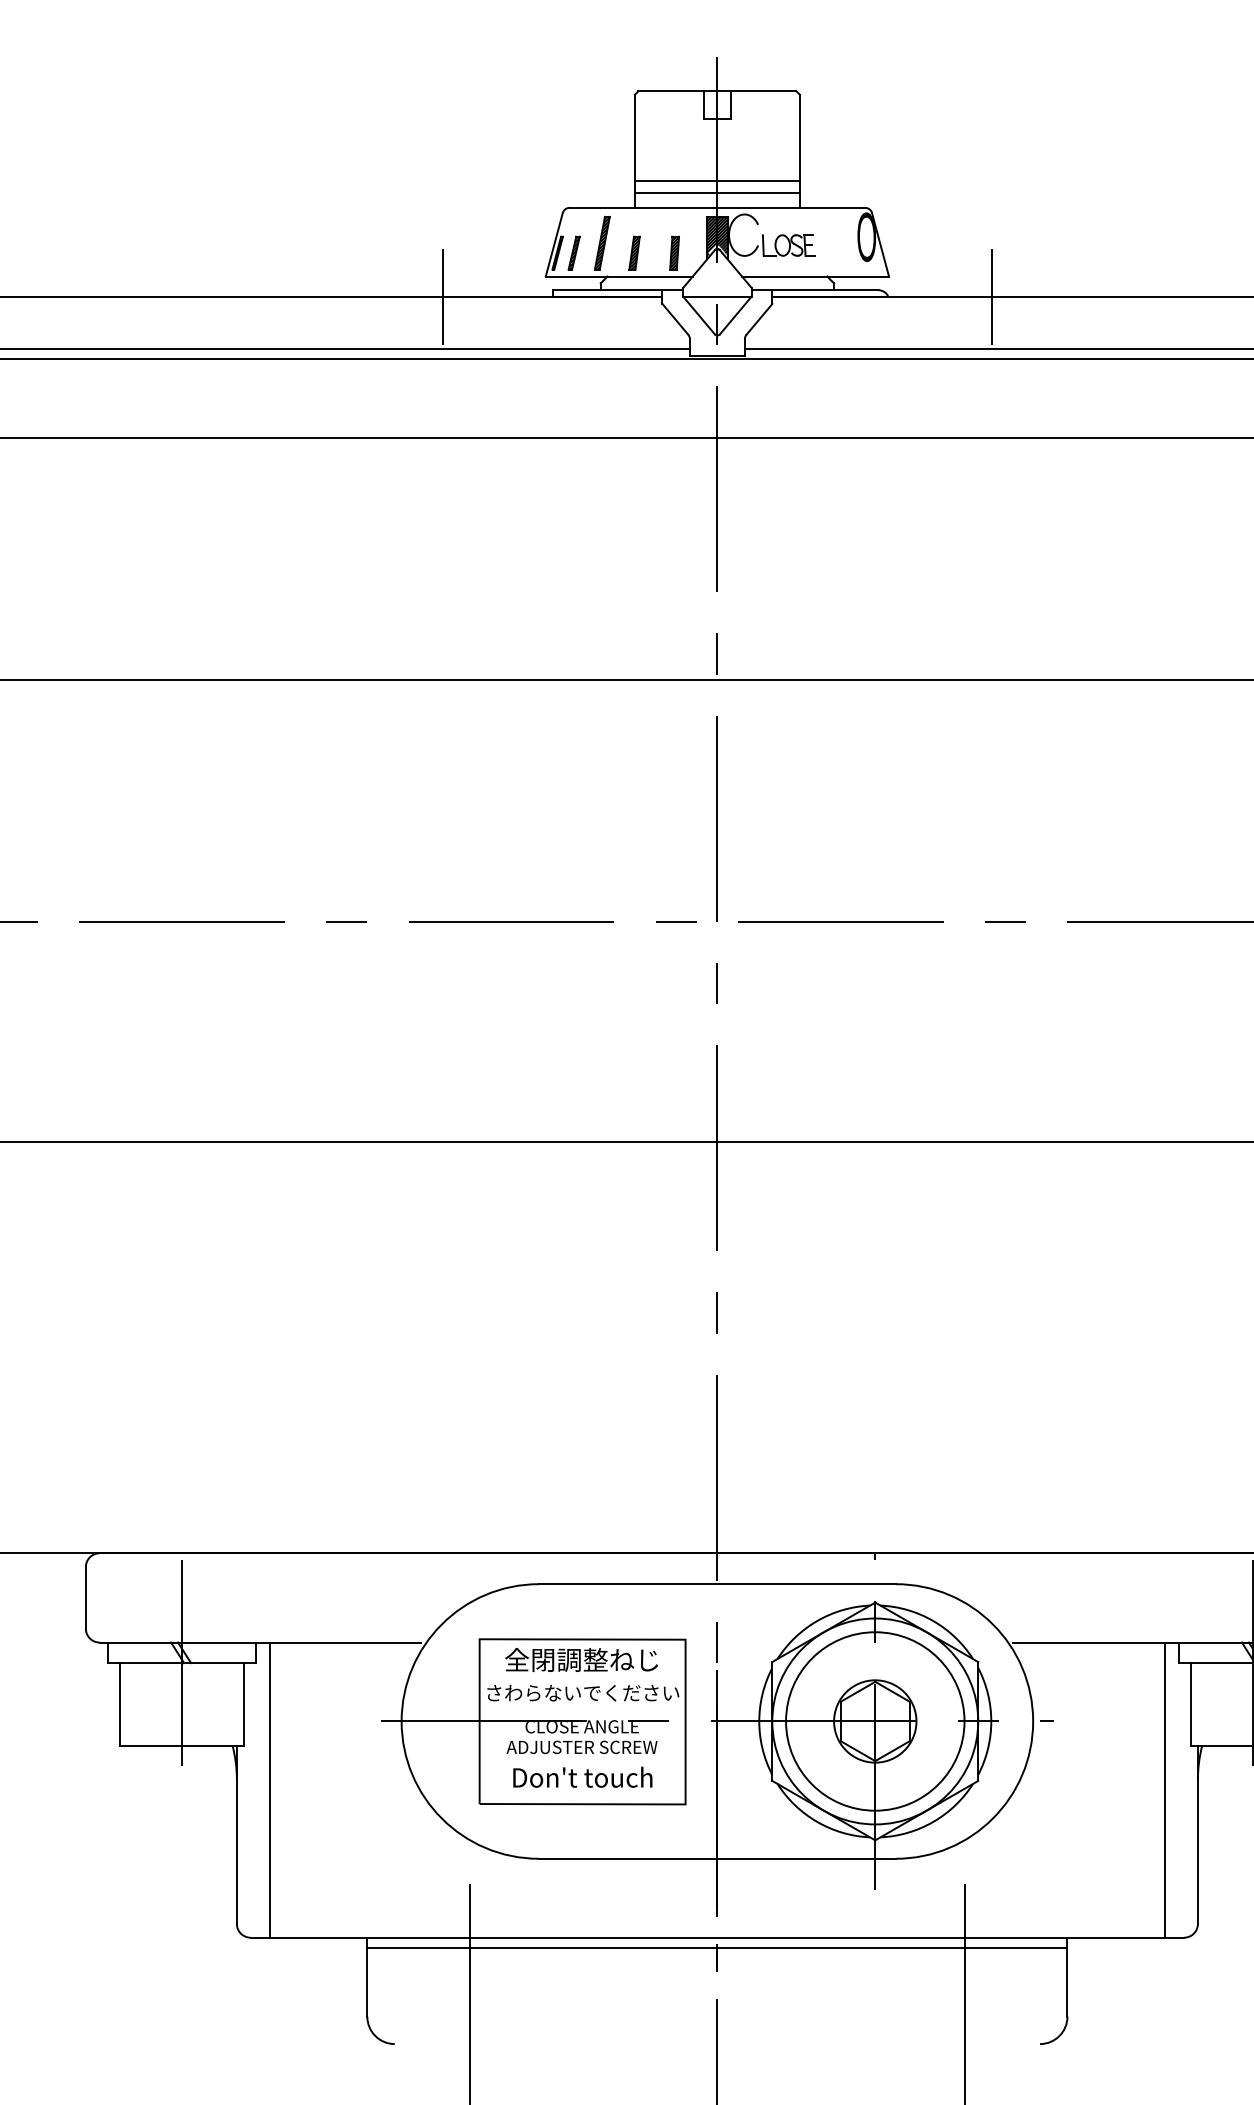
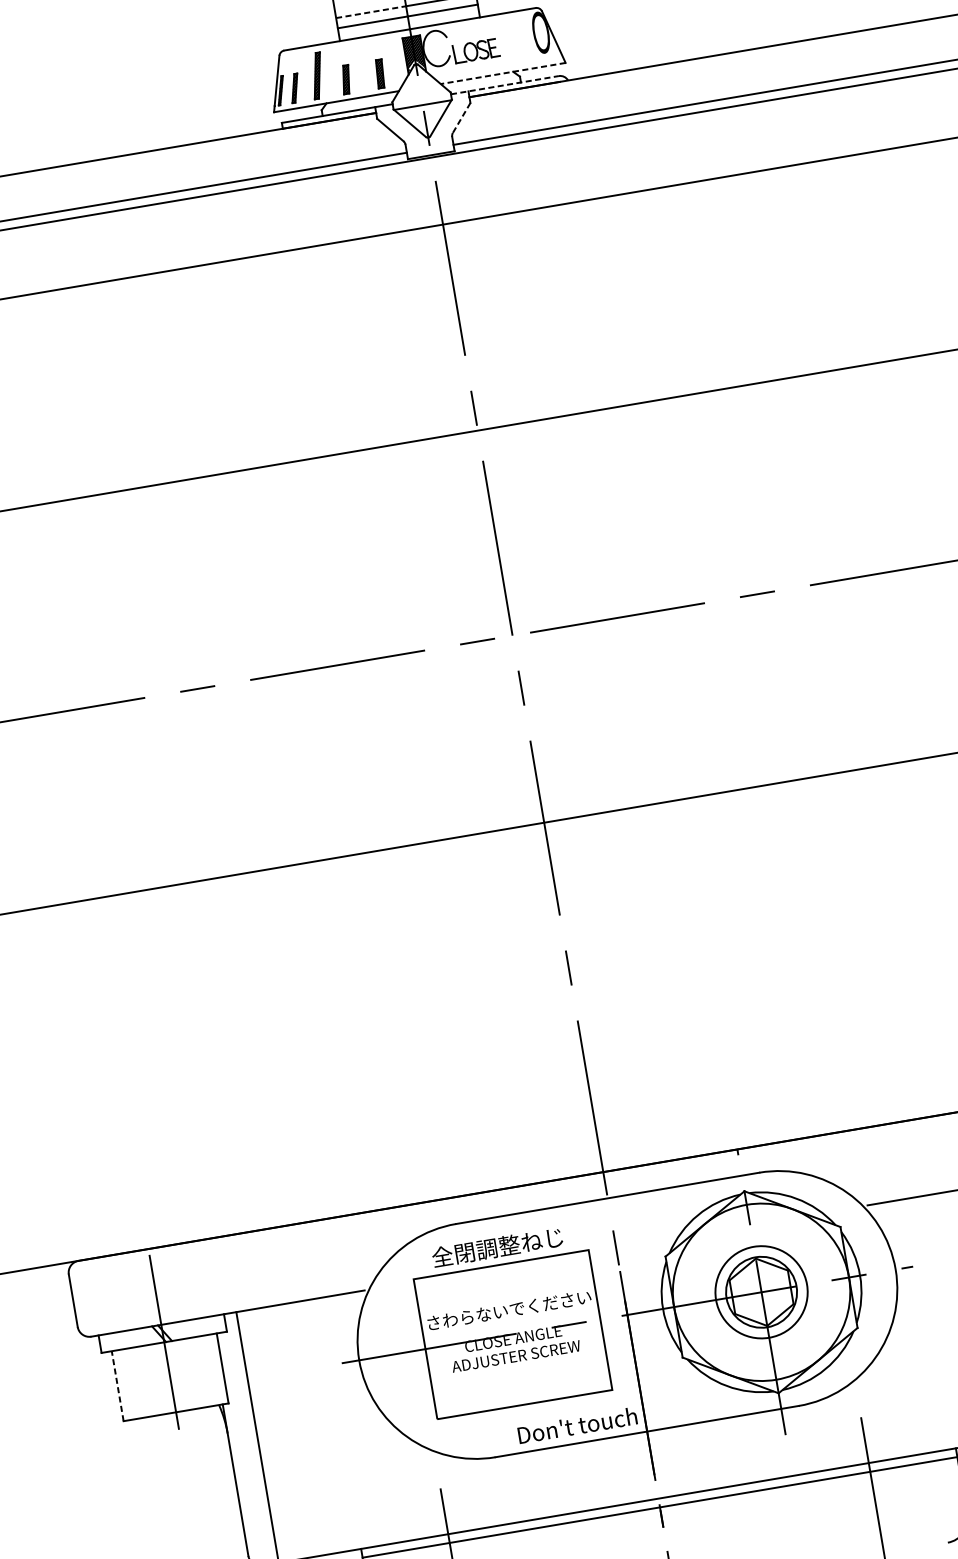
line: (676, 180) -> (371, 11), solid -> dashed
line: (815, 276) -> (503, 73), solid -> dashed
line: (815, 290) -> (505, 85), solid -> dashed
line: (442, 297) -> (189, 144), removed
line: (991, 297) -> (655, 66), removed
line: (759, 319) -> (461, 118), solid -> dashed
text: (581, 1659) -> (497, 1247), moved
line: (120, 1703) -> (117, 1385), solid -> dashed
circle: (875, 1721) -> (761, 1292), size x0.6
text: (582, 1776) -> (577, 1424), moved

